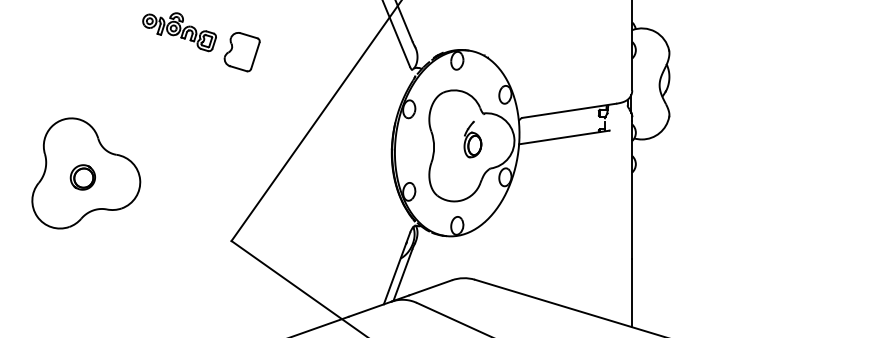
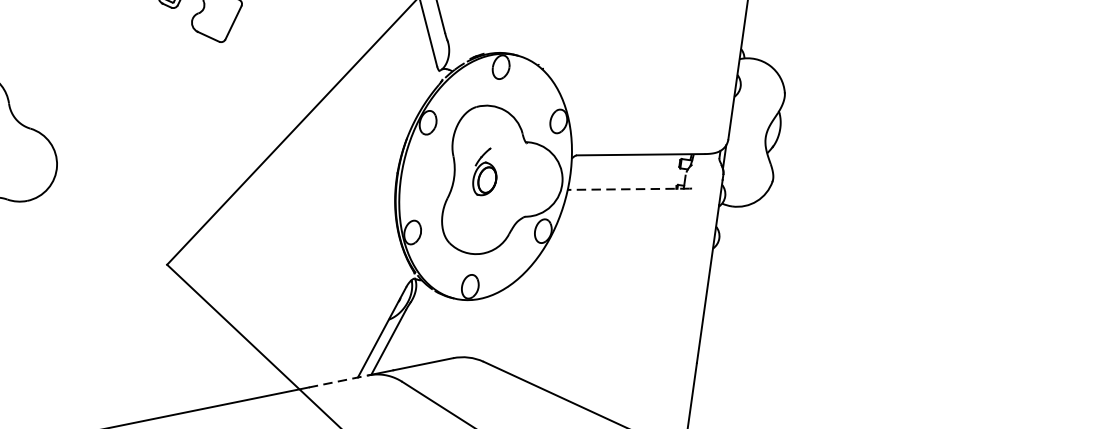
line: (563, 137) -> (628, 189), solid -> dashed
part: (472, 139) -> (485, 171), moved
line: (370, 309) -> (339, 381), solid -> dashed

